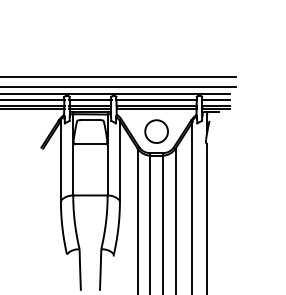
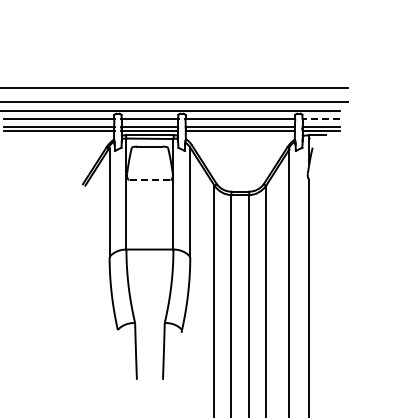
line: (216, 100) -> (321, 119), solid -> dashed
circle: (156, 131) -> (239, 161), removed
line: (90, 144) -> (149, 179), solid -> dashed

